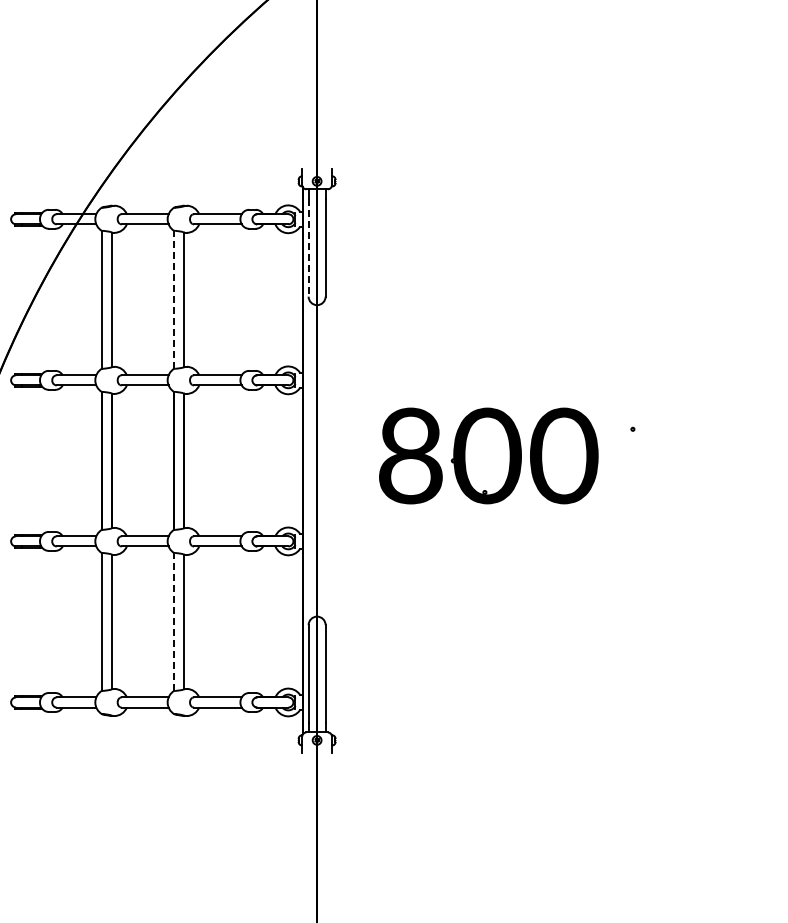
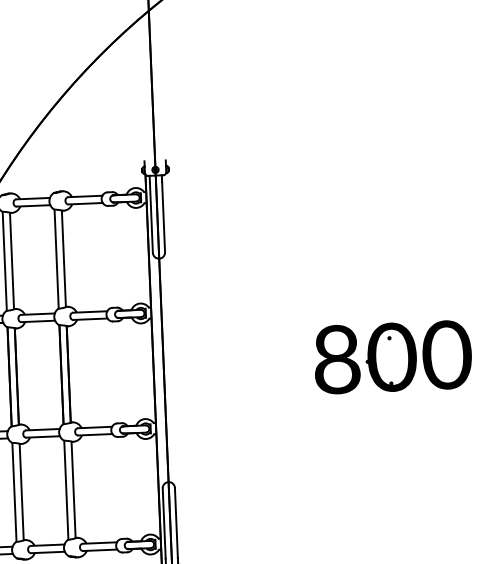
line: (308, 247) -> (151, 217), dashed -> solid
line: (174, 299) -> (56, 258), dashed -> solid
part: (488, 455) -> (392, 356), moved
line: (174, 621) -> (66, 489), dashed -> solid

